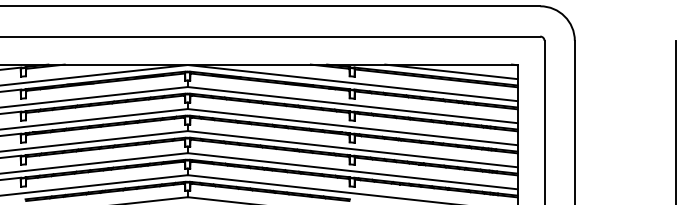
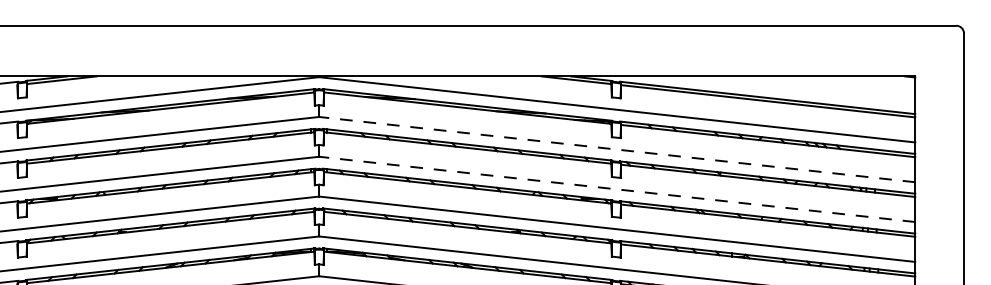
line: (451, 71) -> (795, 88), removed
line: (352, 105) -> (616, 150), solid -> dashed
line: (352, 127) -> (616, 190), solid -> dashed

